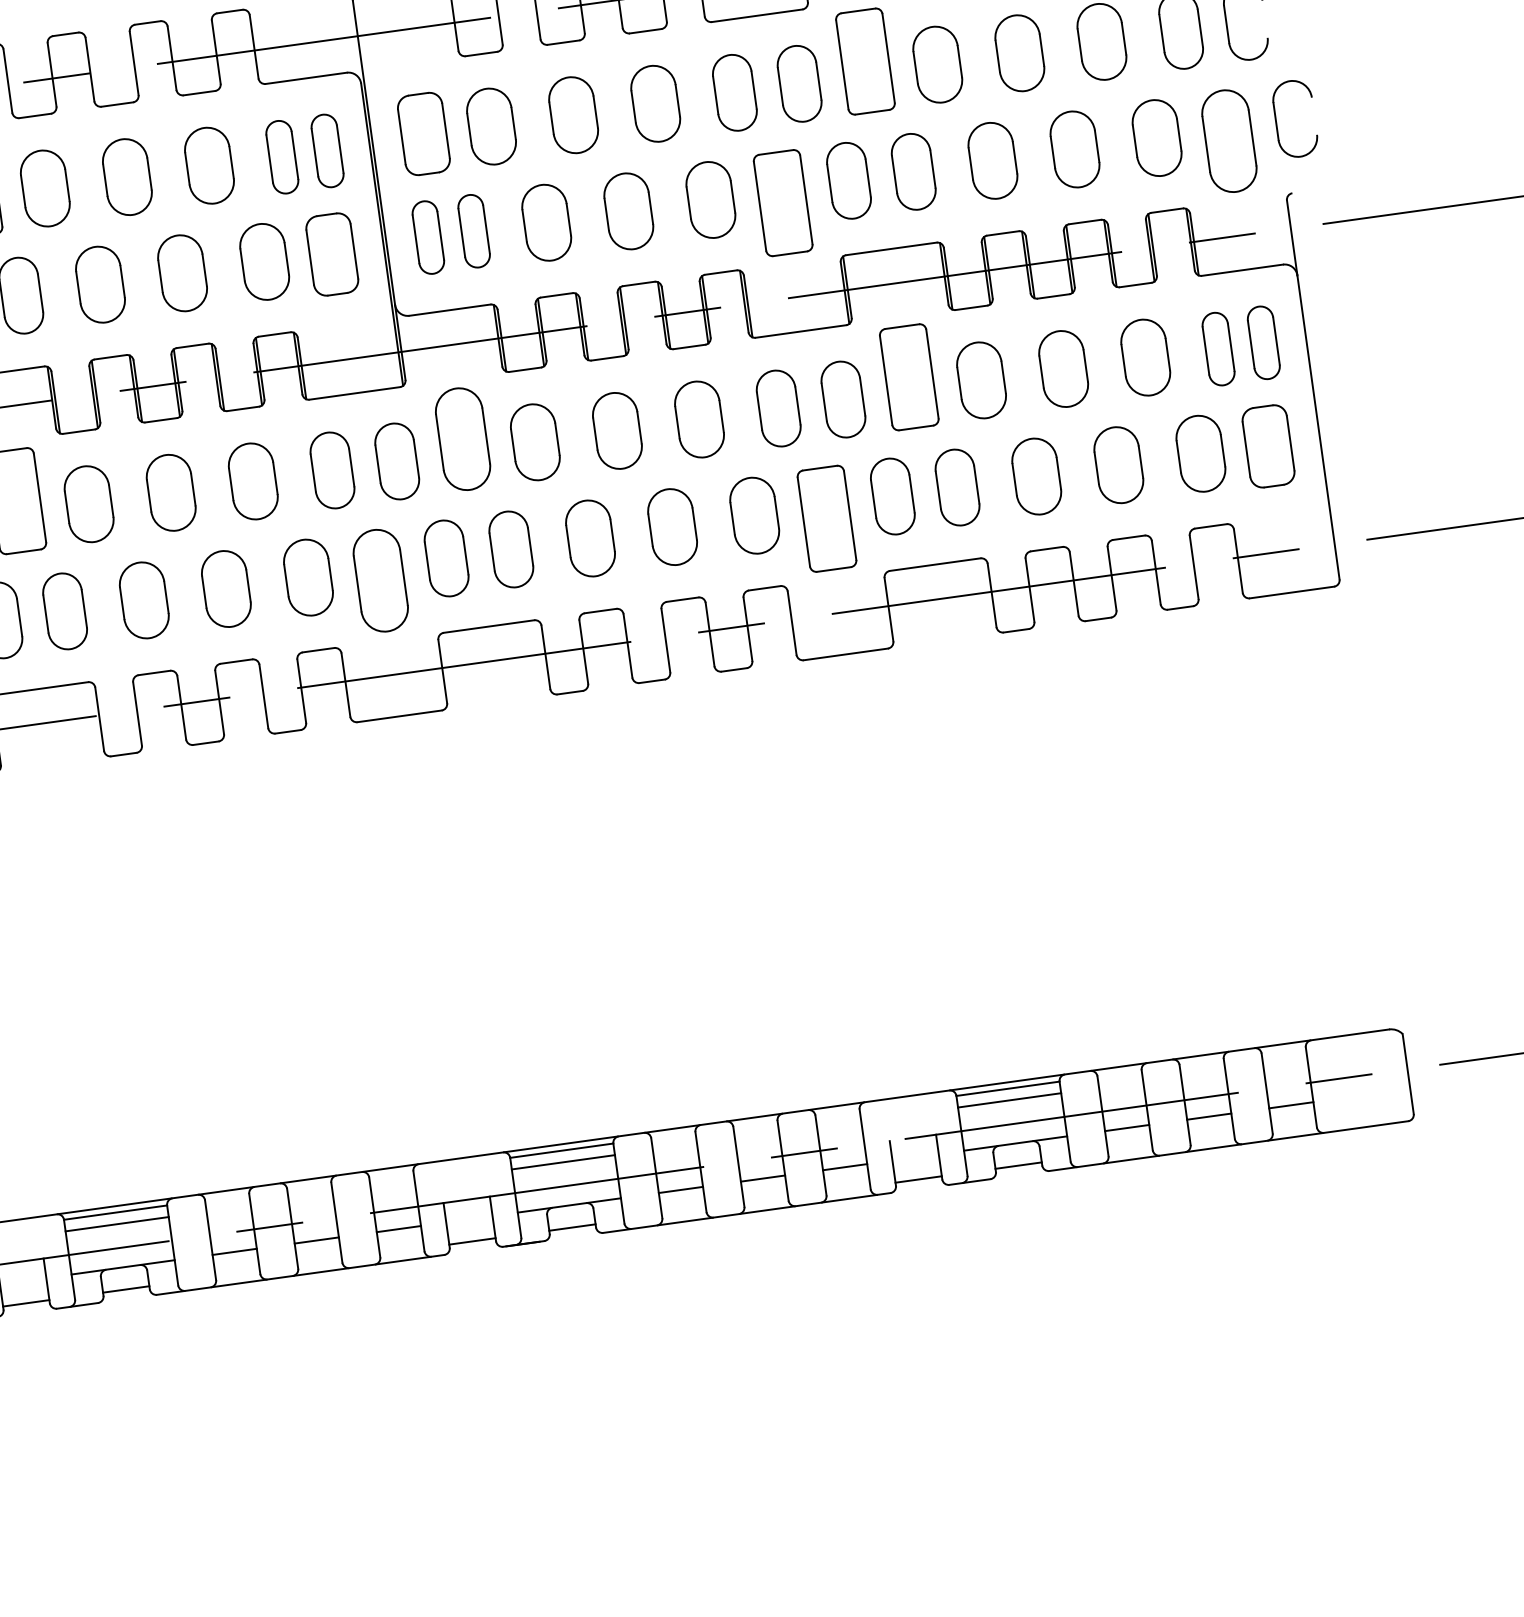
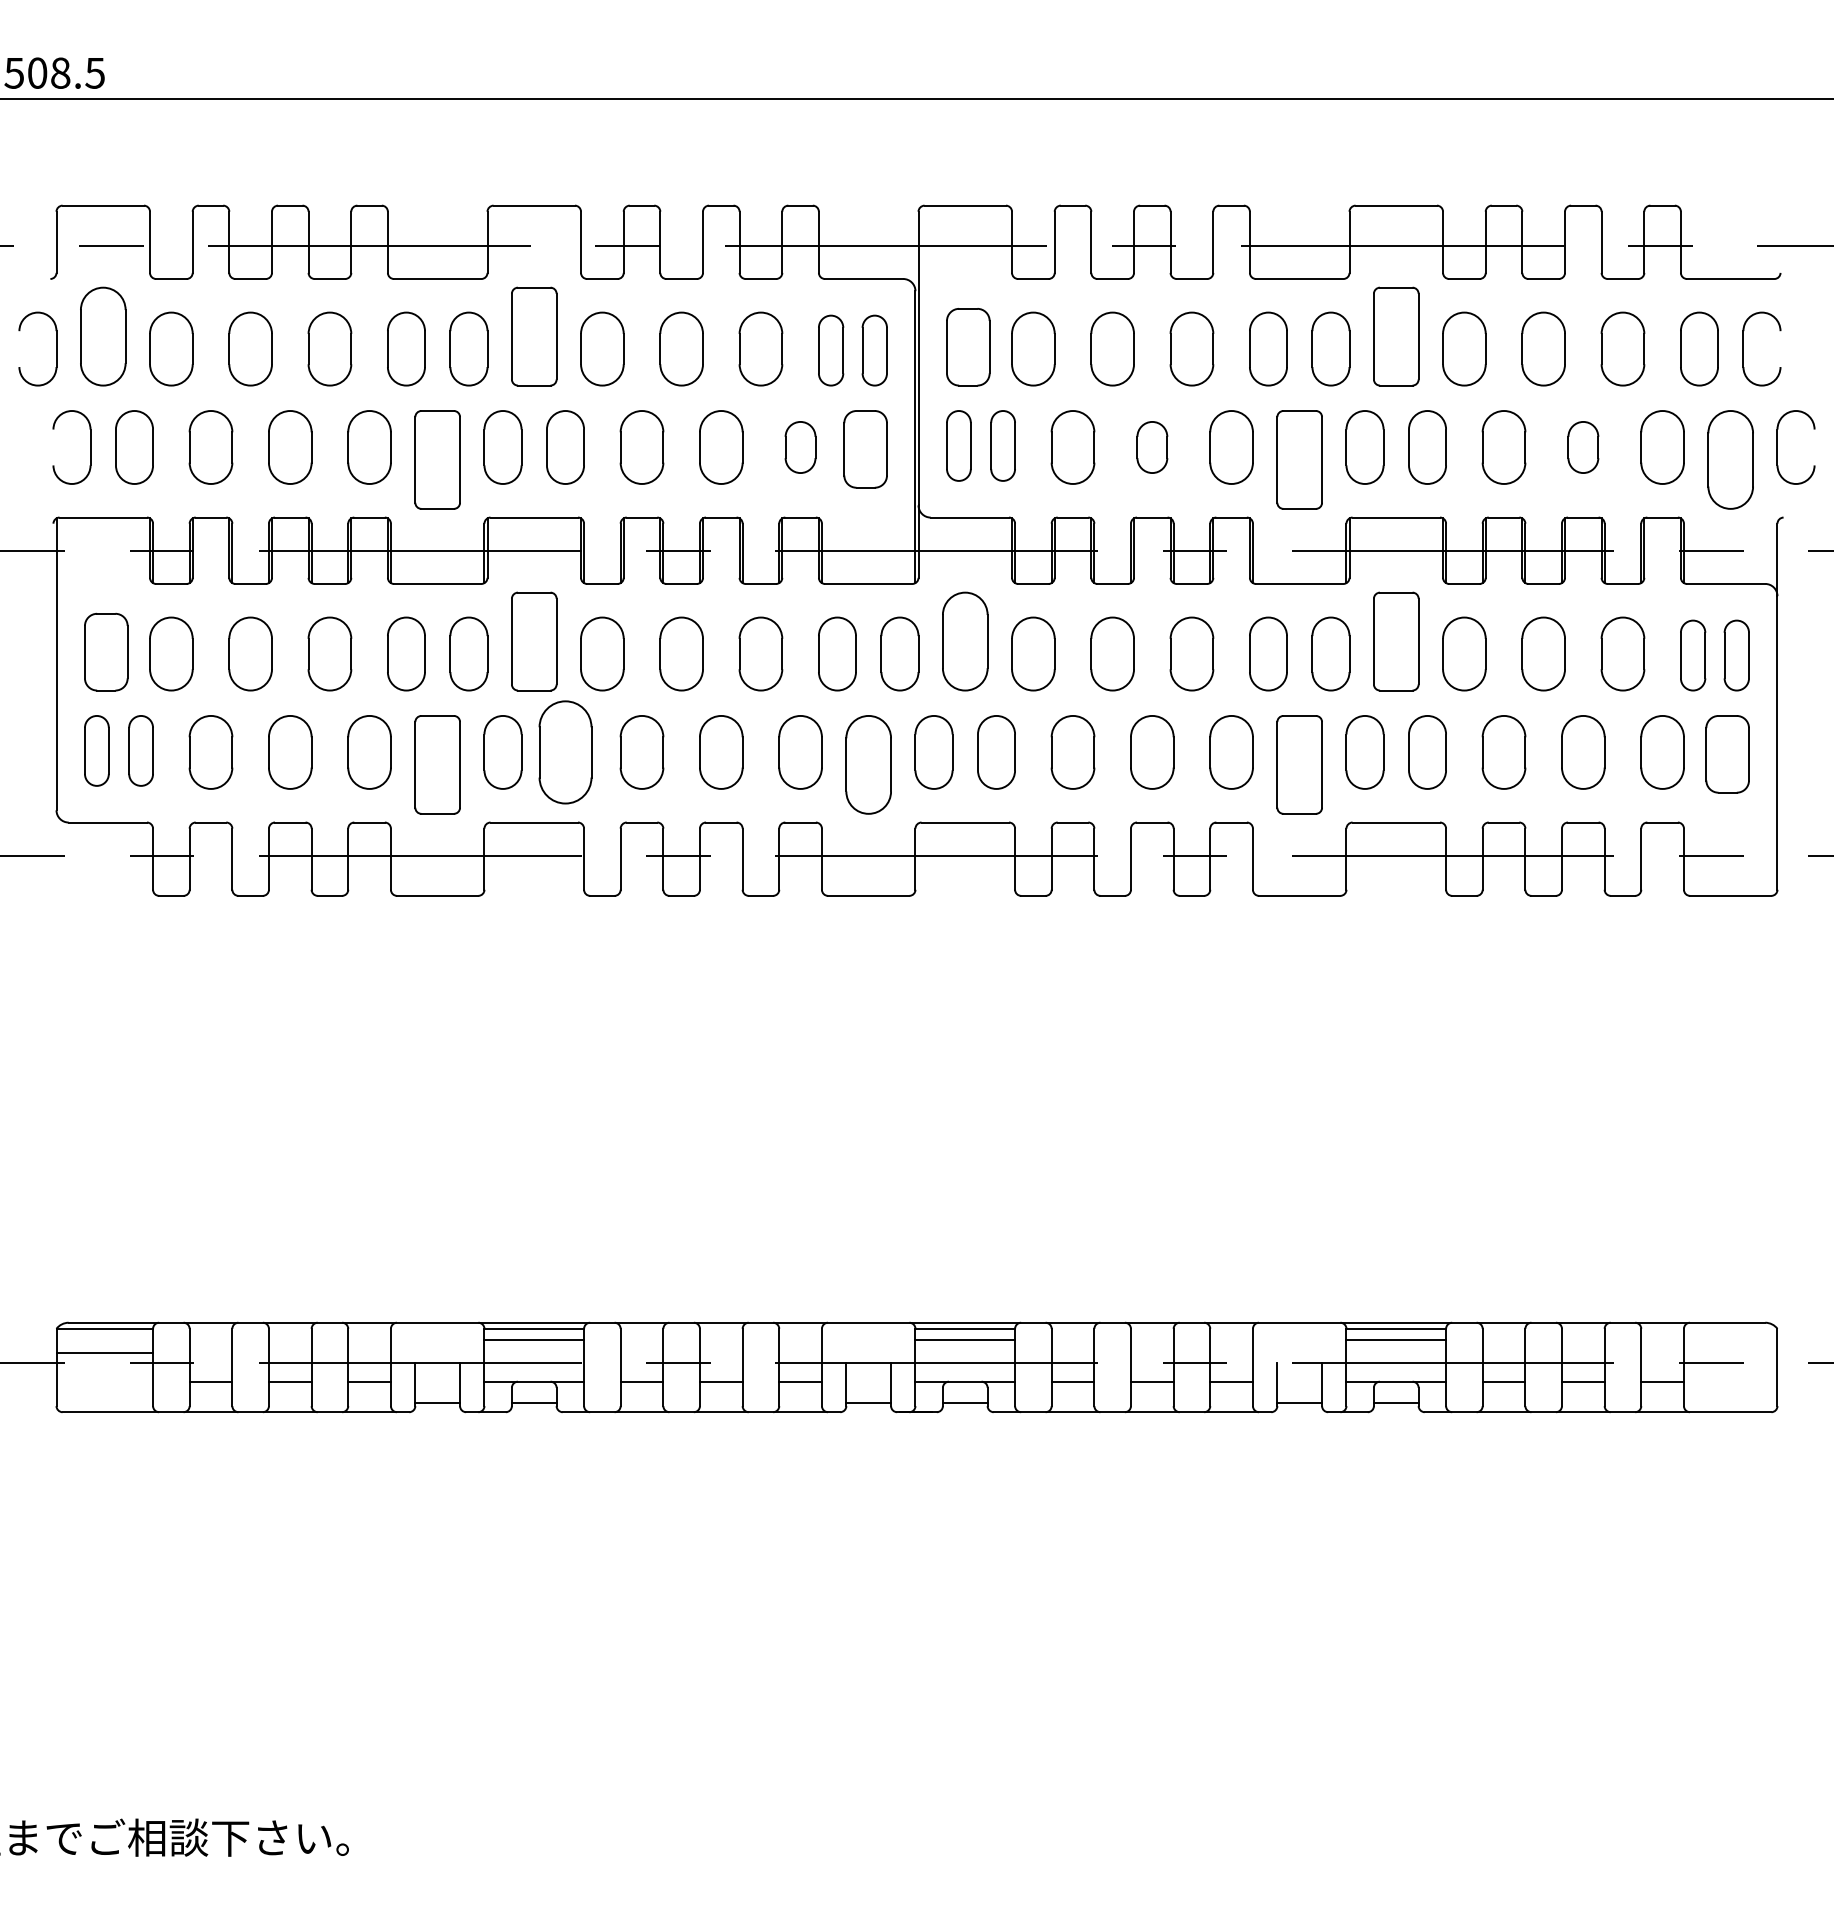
part: (1075, 149) -> (1583, 447), size x0.7
part: (629, 211) -> (1152, 447), size x0.7
part: (264, 261) -> (800, 447), size x0.7
part: (65, 611) -> (565, 752), size x1.4

